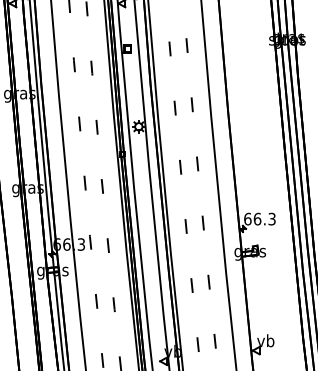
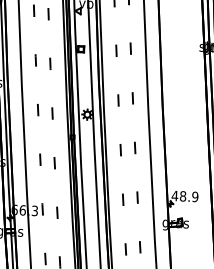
text: (259, 218) -> (184, 195), 66.3 -> 48.9

